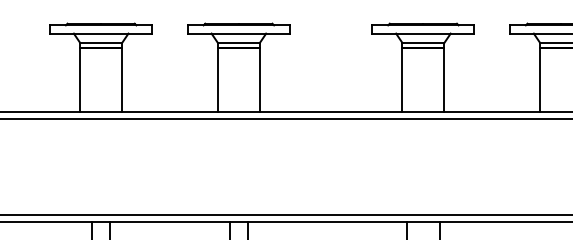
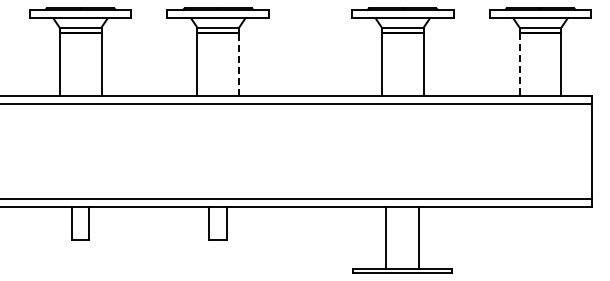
line: (260, 79) -> (239, 64), solid -> dashed
line: (540, 79) -> (519, 64), solid -> dashed

